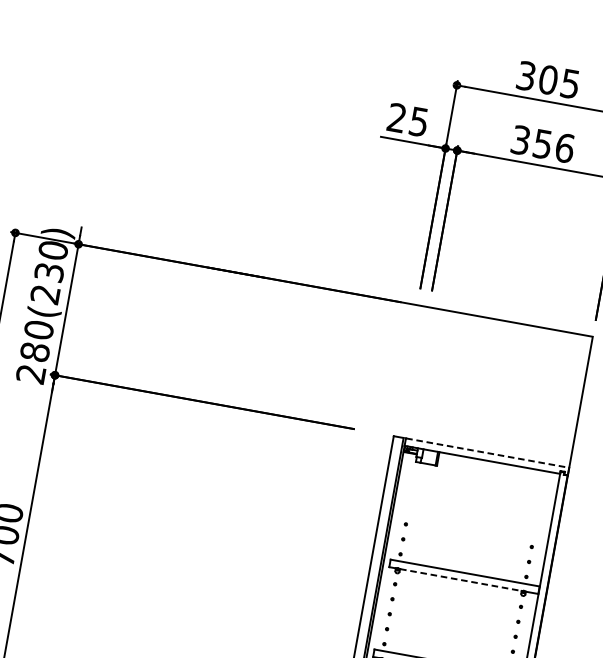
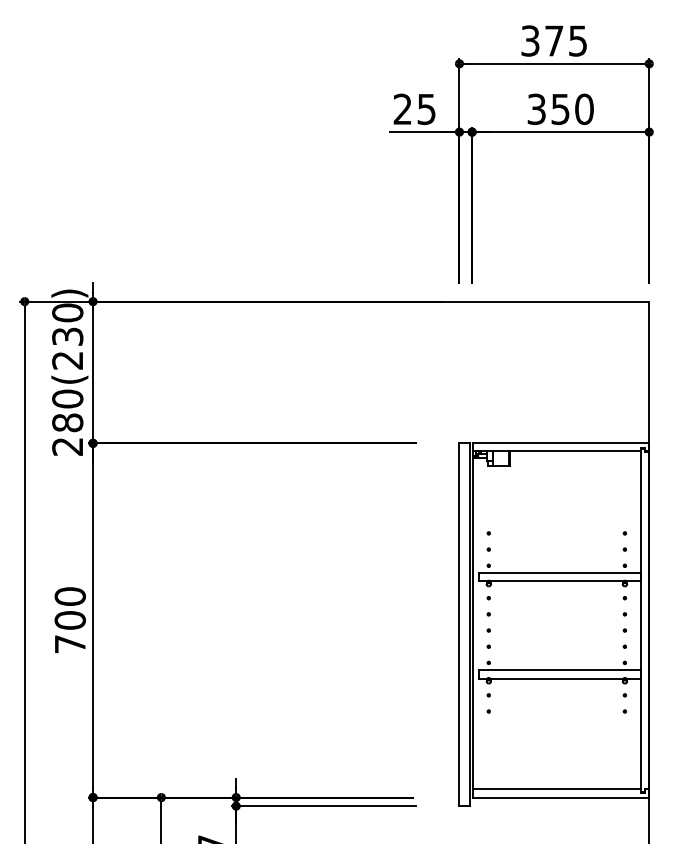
text: (548, 79) -> (554, 40), 305 -> 375
text: (565, 147) -> (584, 108), 356 -> 350
line: (488, 453) -> (561, 443), dashed -> solid
line: (460, 580) -> (556, 581), dashed -> solid

